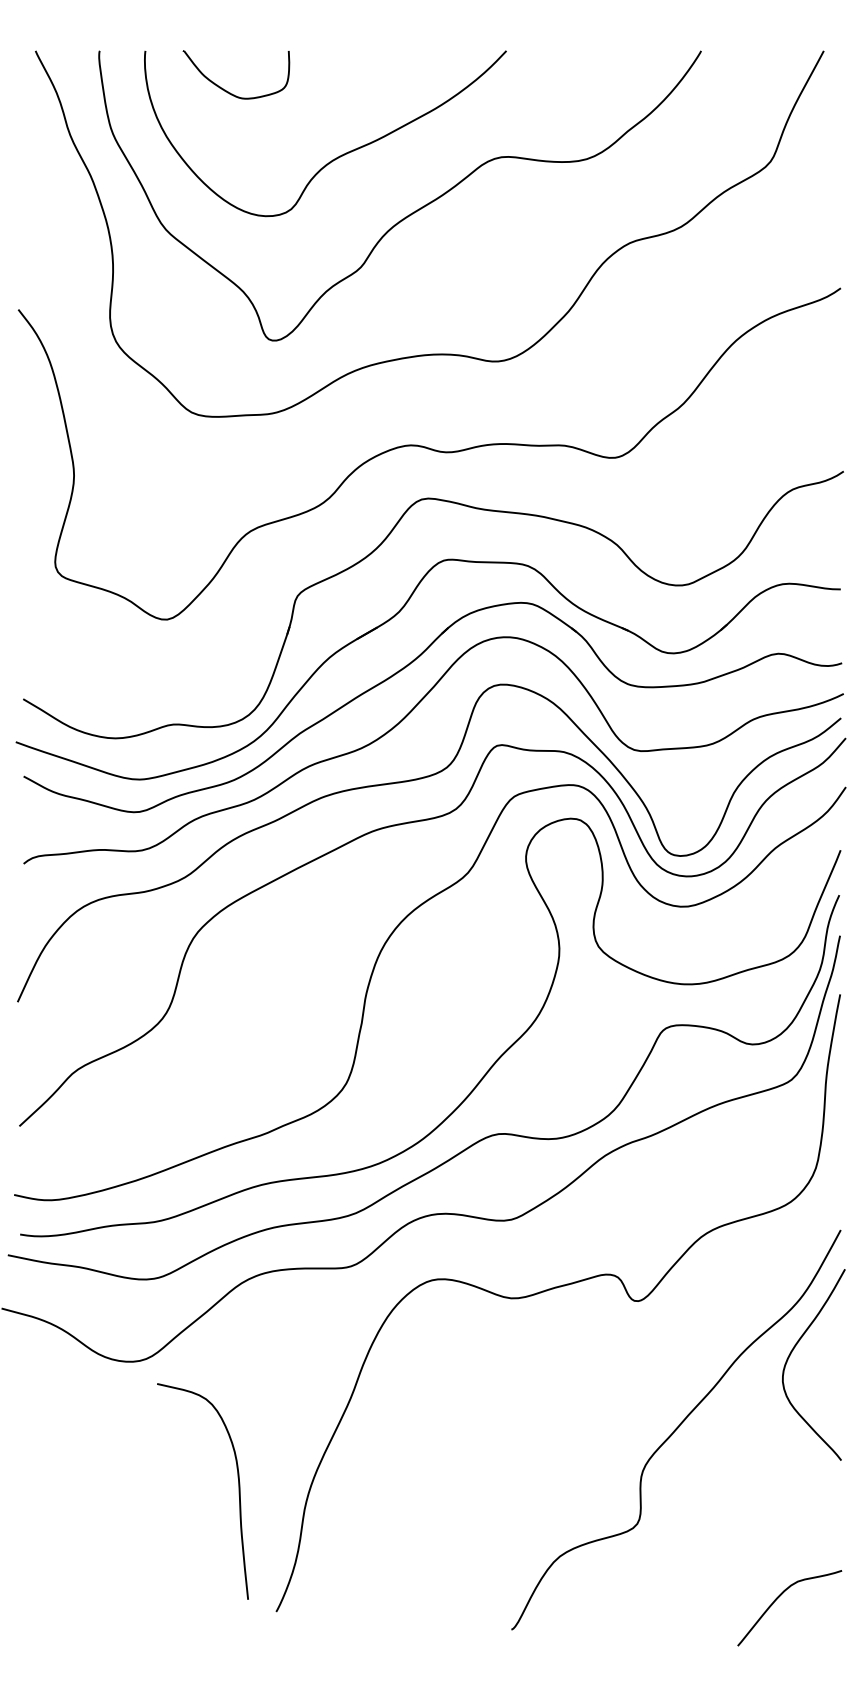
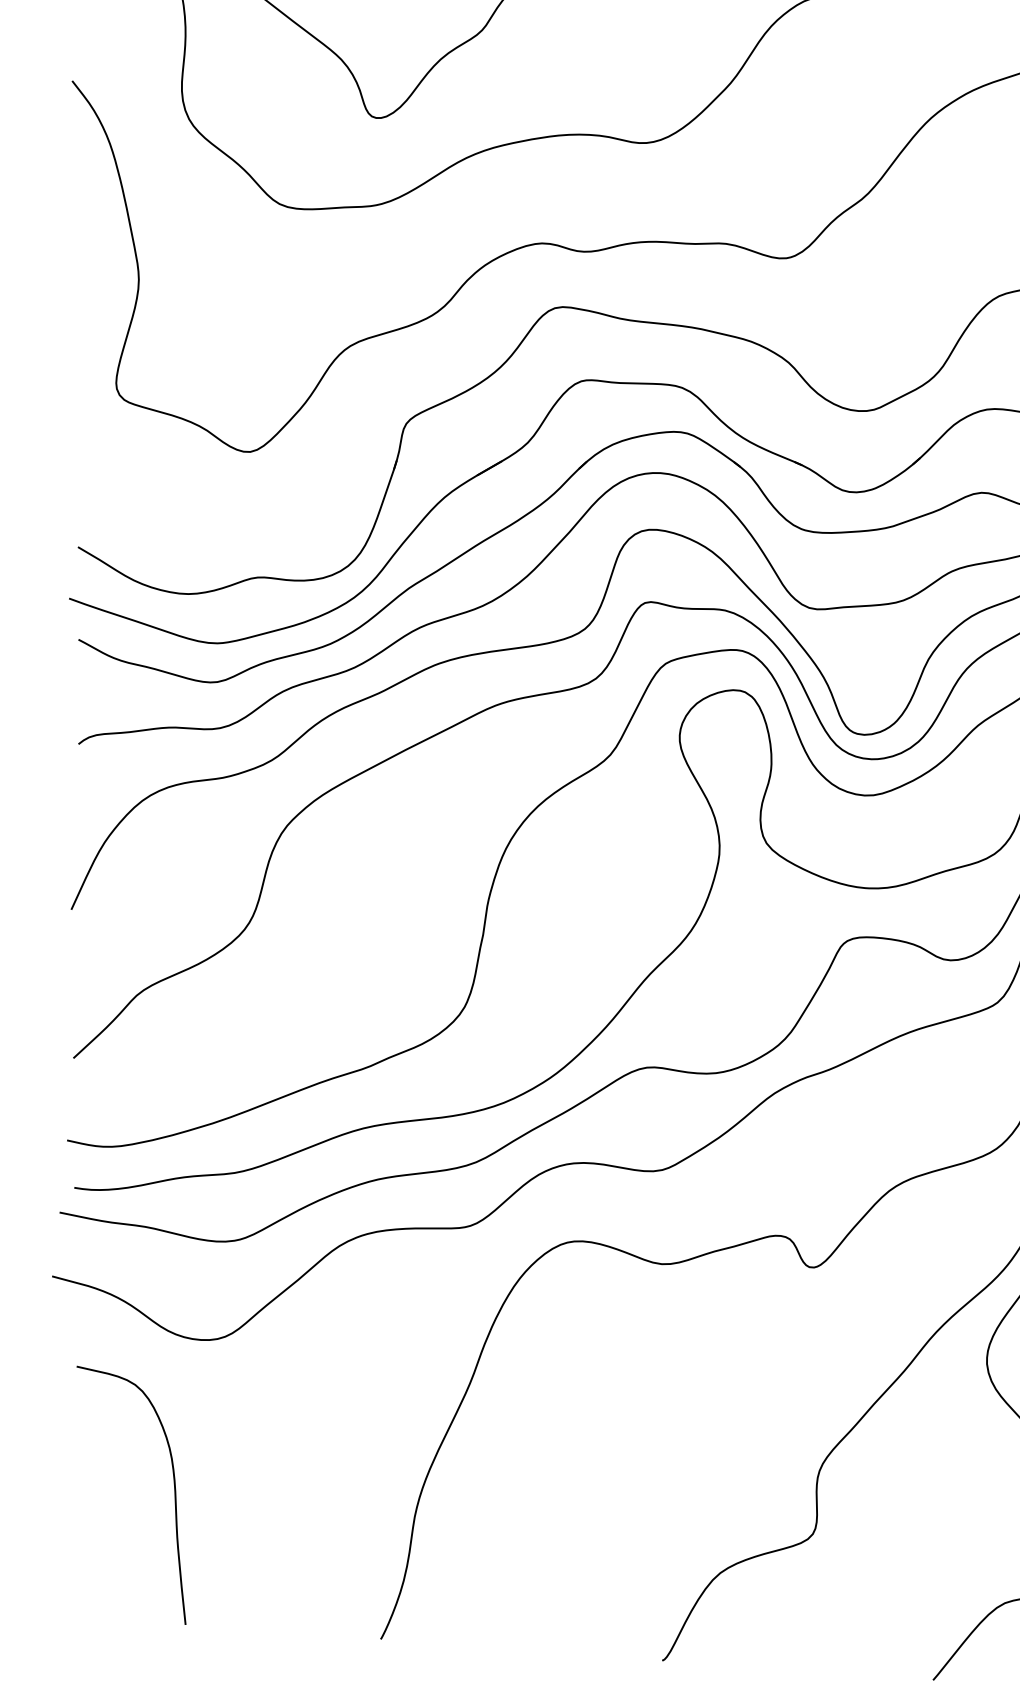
curve: (238, 1491) -> (174, 1495), moved

